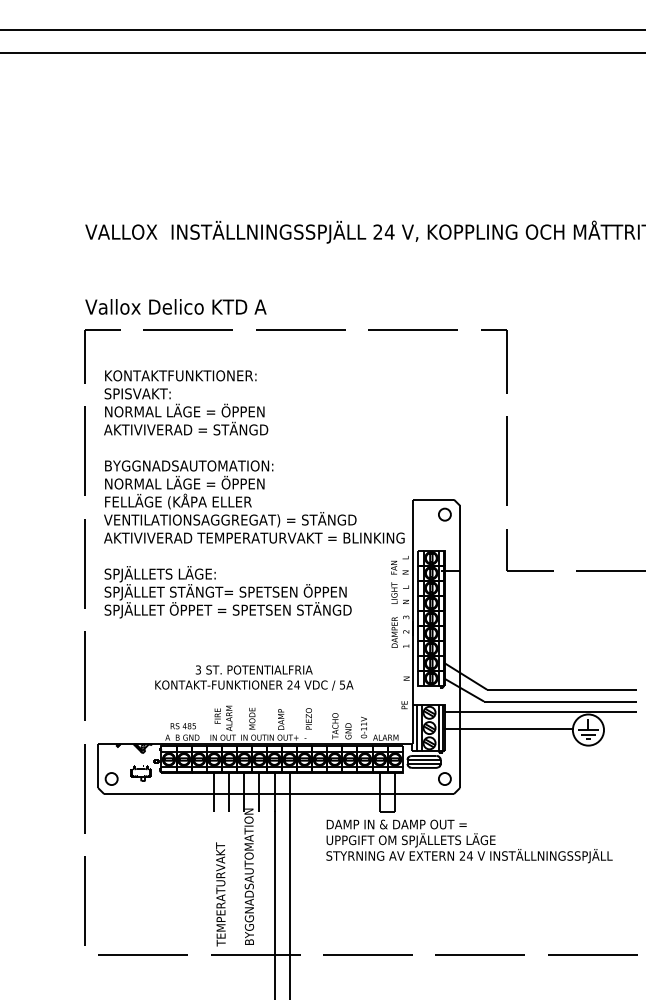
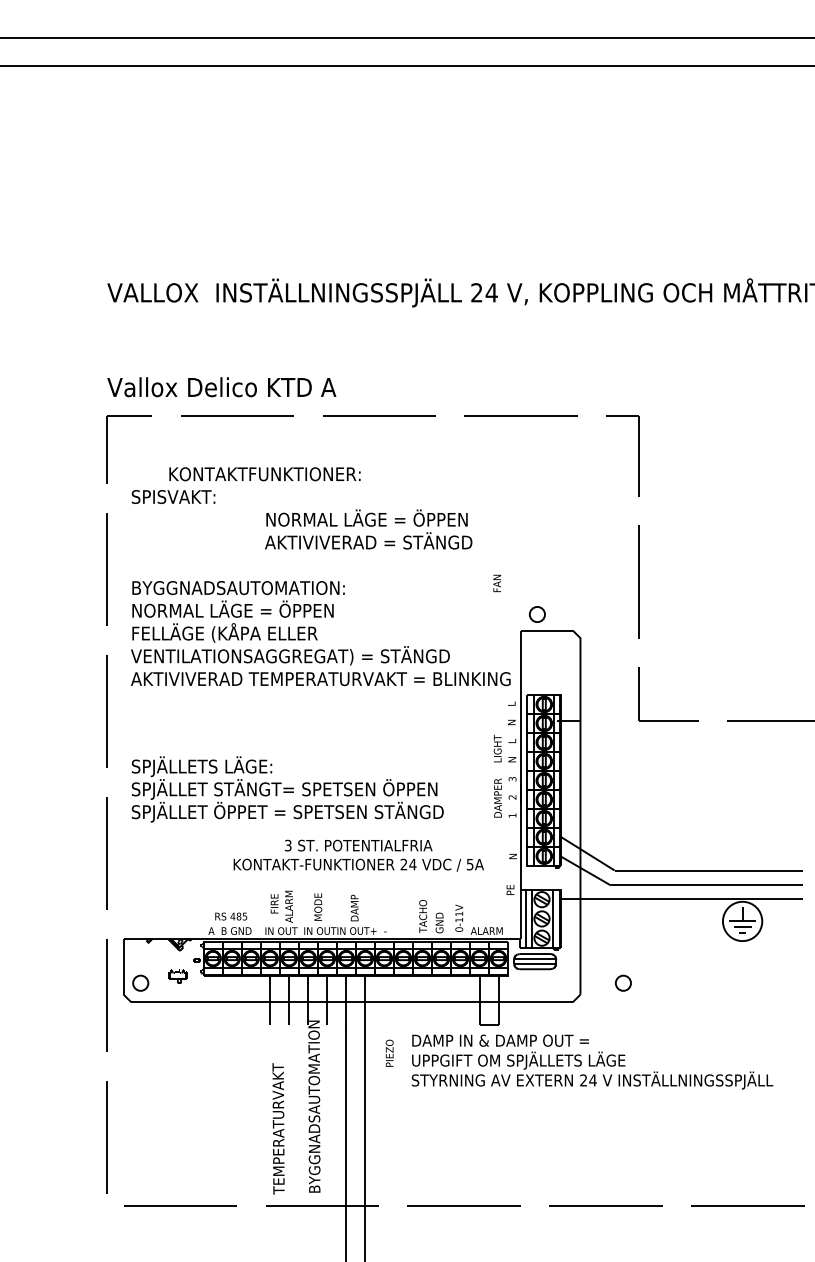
text: (180, 376) -> (264, 474), moved
text: (185, 419) -> (368, 529), moved
circle: (444, 514) -> (536, 614), moved
text: (393, 567) -> (496, 583), moved
text: (227, 592) -> (287, 789), moved
text: (254, 677) -> (358, 855), moved
text: (308, 718) -> (389, 1052), moved
line: (508, 729) -> (641, 920), removed
part: (140, 773) -> (177, 976), size x0.7
circle: (444, 778) -> (622, 982), moved

